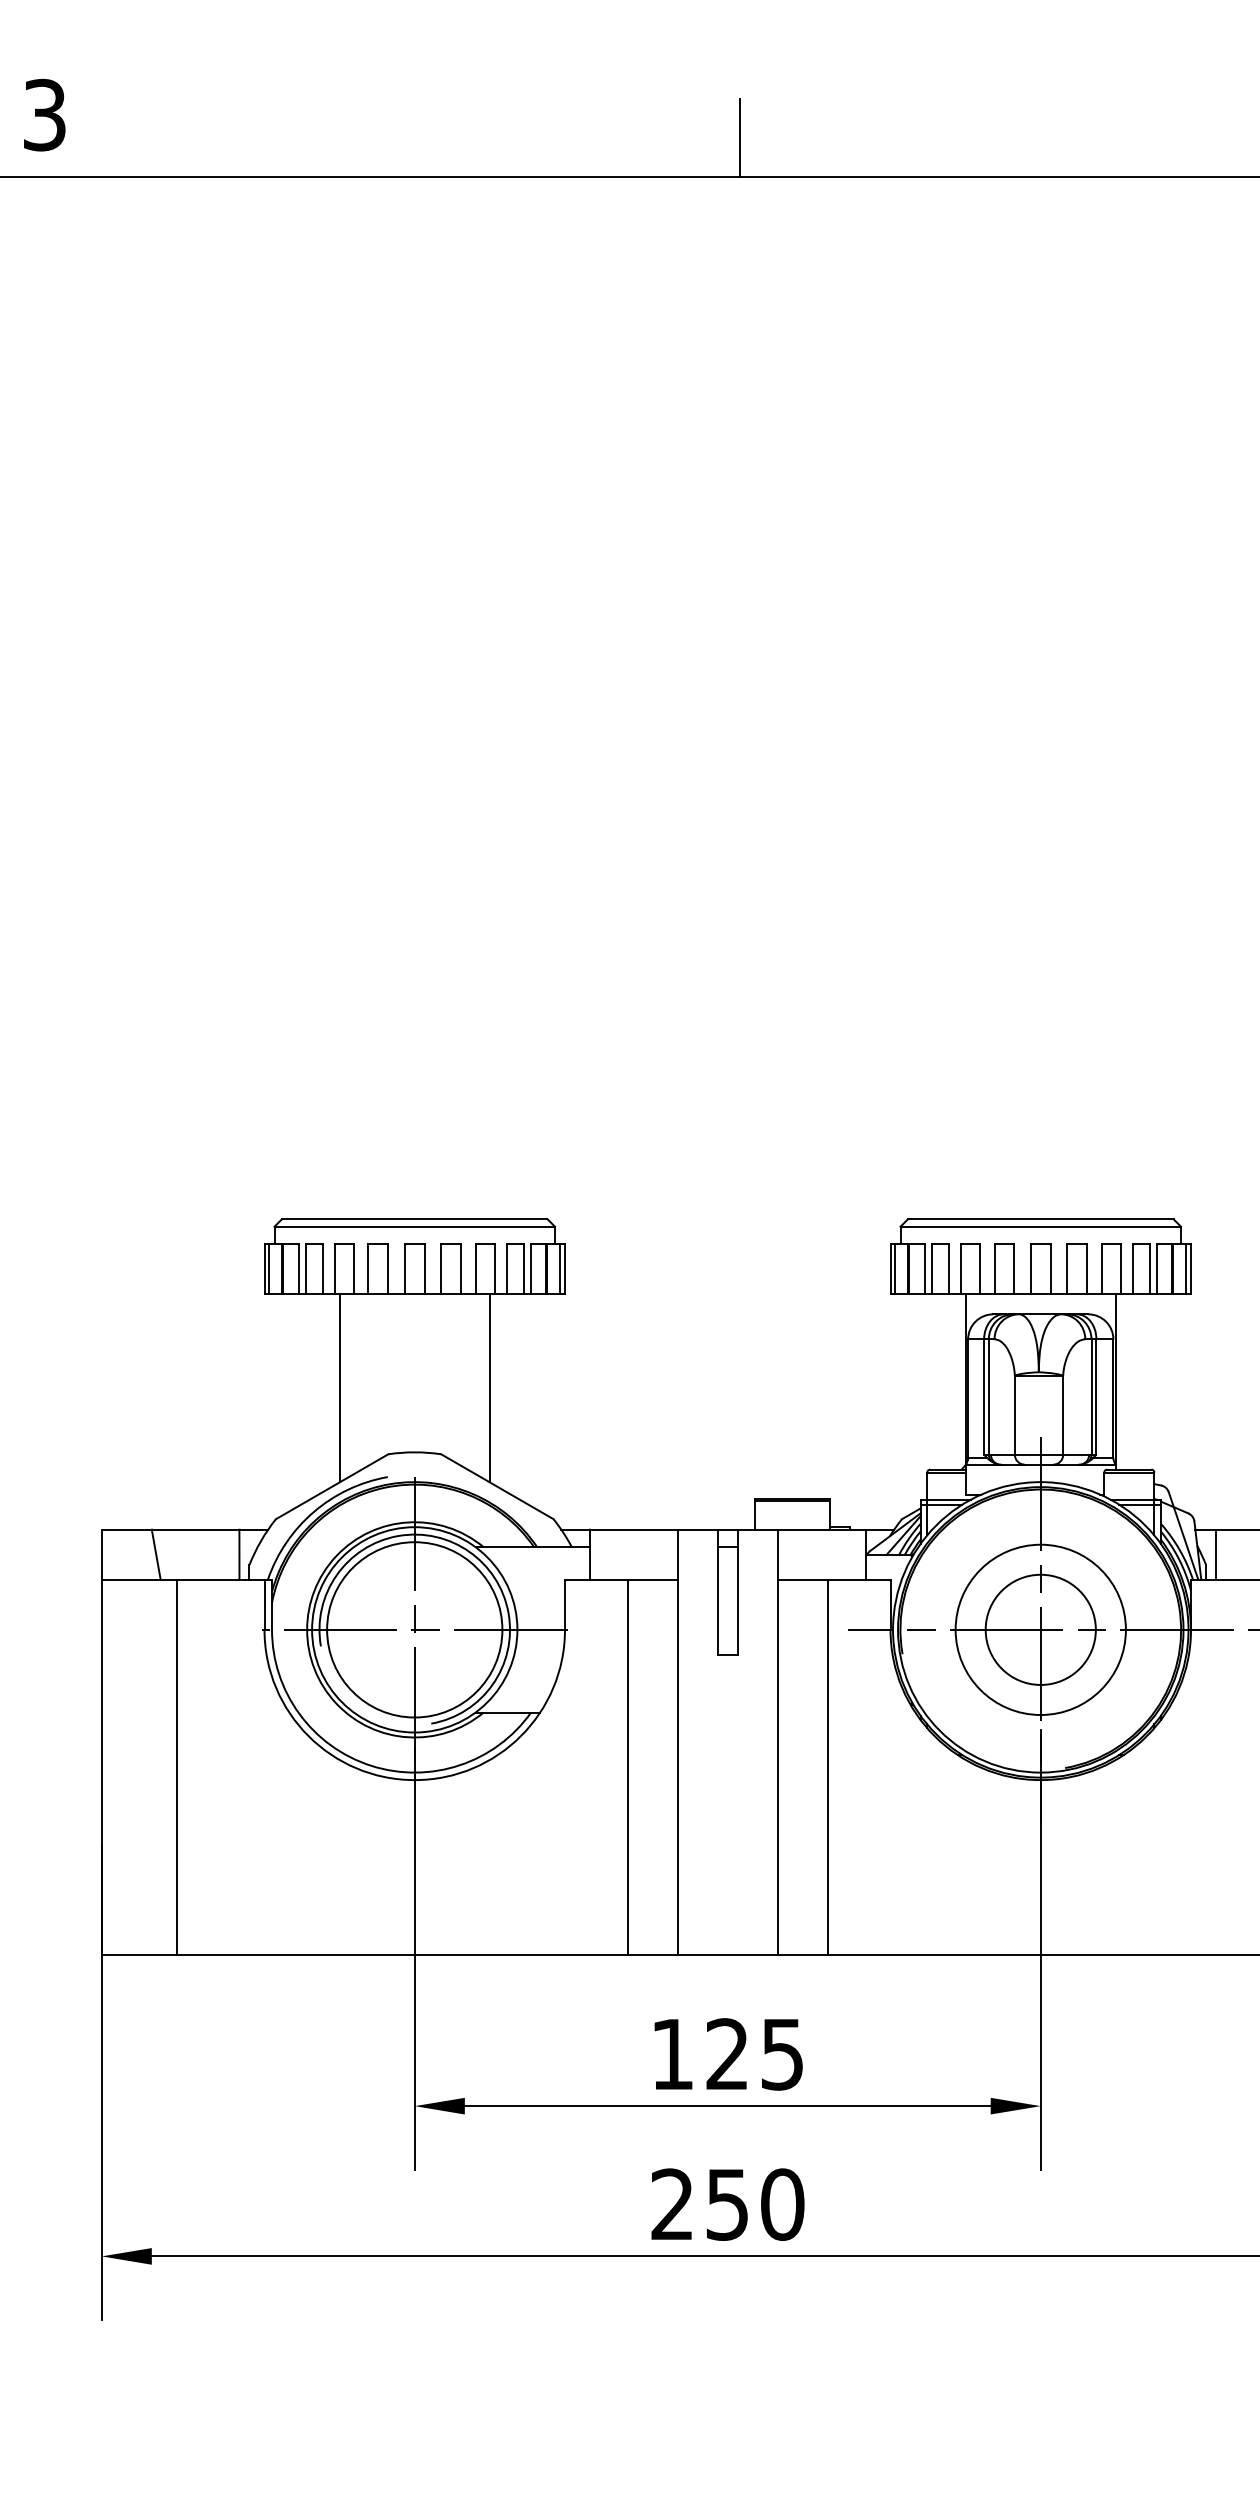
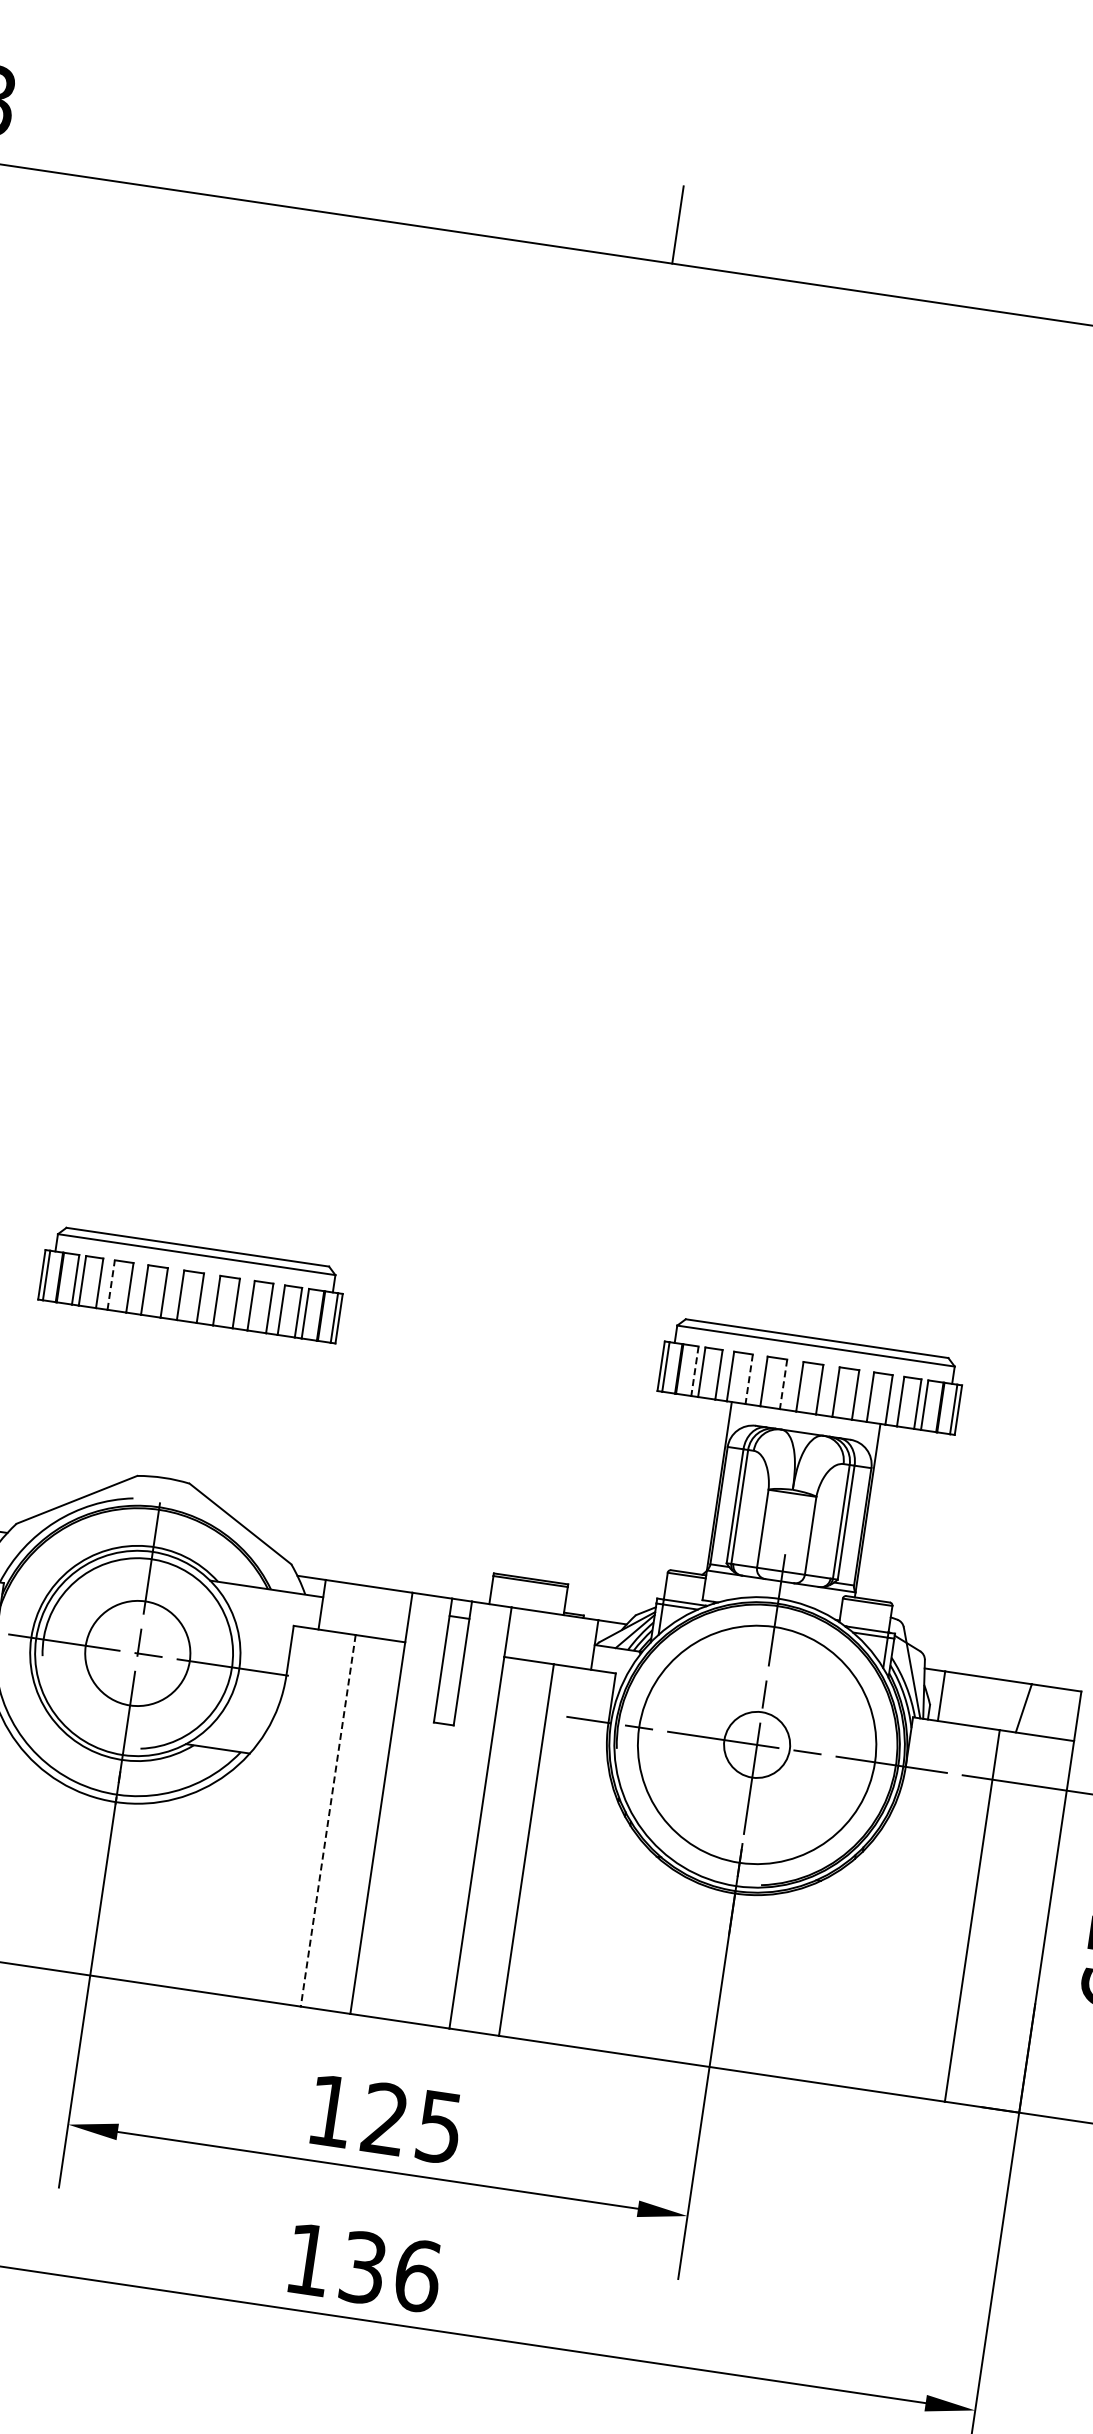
line: (334, 1268) -> (111, 1284), solid -> dashed
line: (924, 1269) -> (694, 1371), solid -> dashed
line: (979, 1269) -> (749, 1379), solid -> dashed
line: (1014, 1269) -> (783, 1384), solid -> dashed
line: (339, 1388) -> (98, 1403), removed
line: (489, 1388) -> (247, 1425), removed
circle: (414, 1629) -> (137, 1653), size x0.6
circle: (1040, 1629) -> (756, 1744), size x0.6
circle: (1040, 1629) -> (756, 1744), size x1.4
line: (627, 1767) -> (328, 1820), solid -> dashed
text: (727, 2204) -> (363, 2267), 250 -> 136

